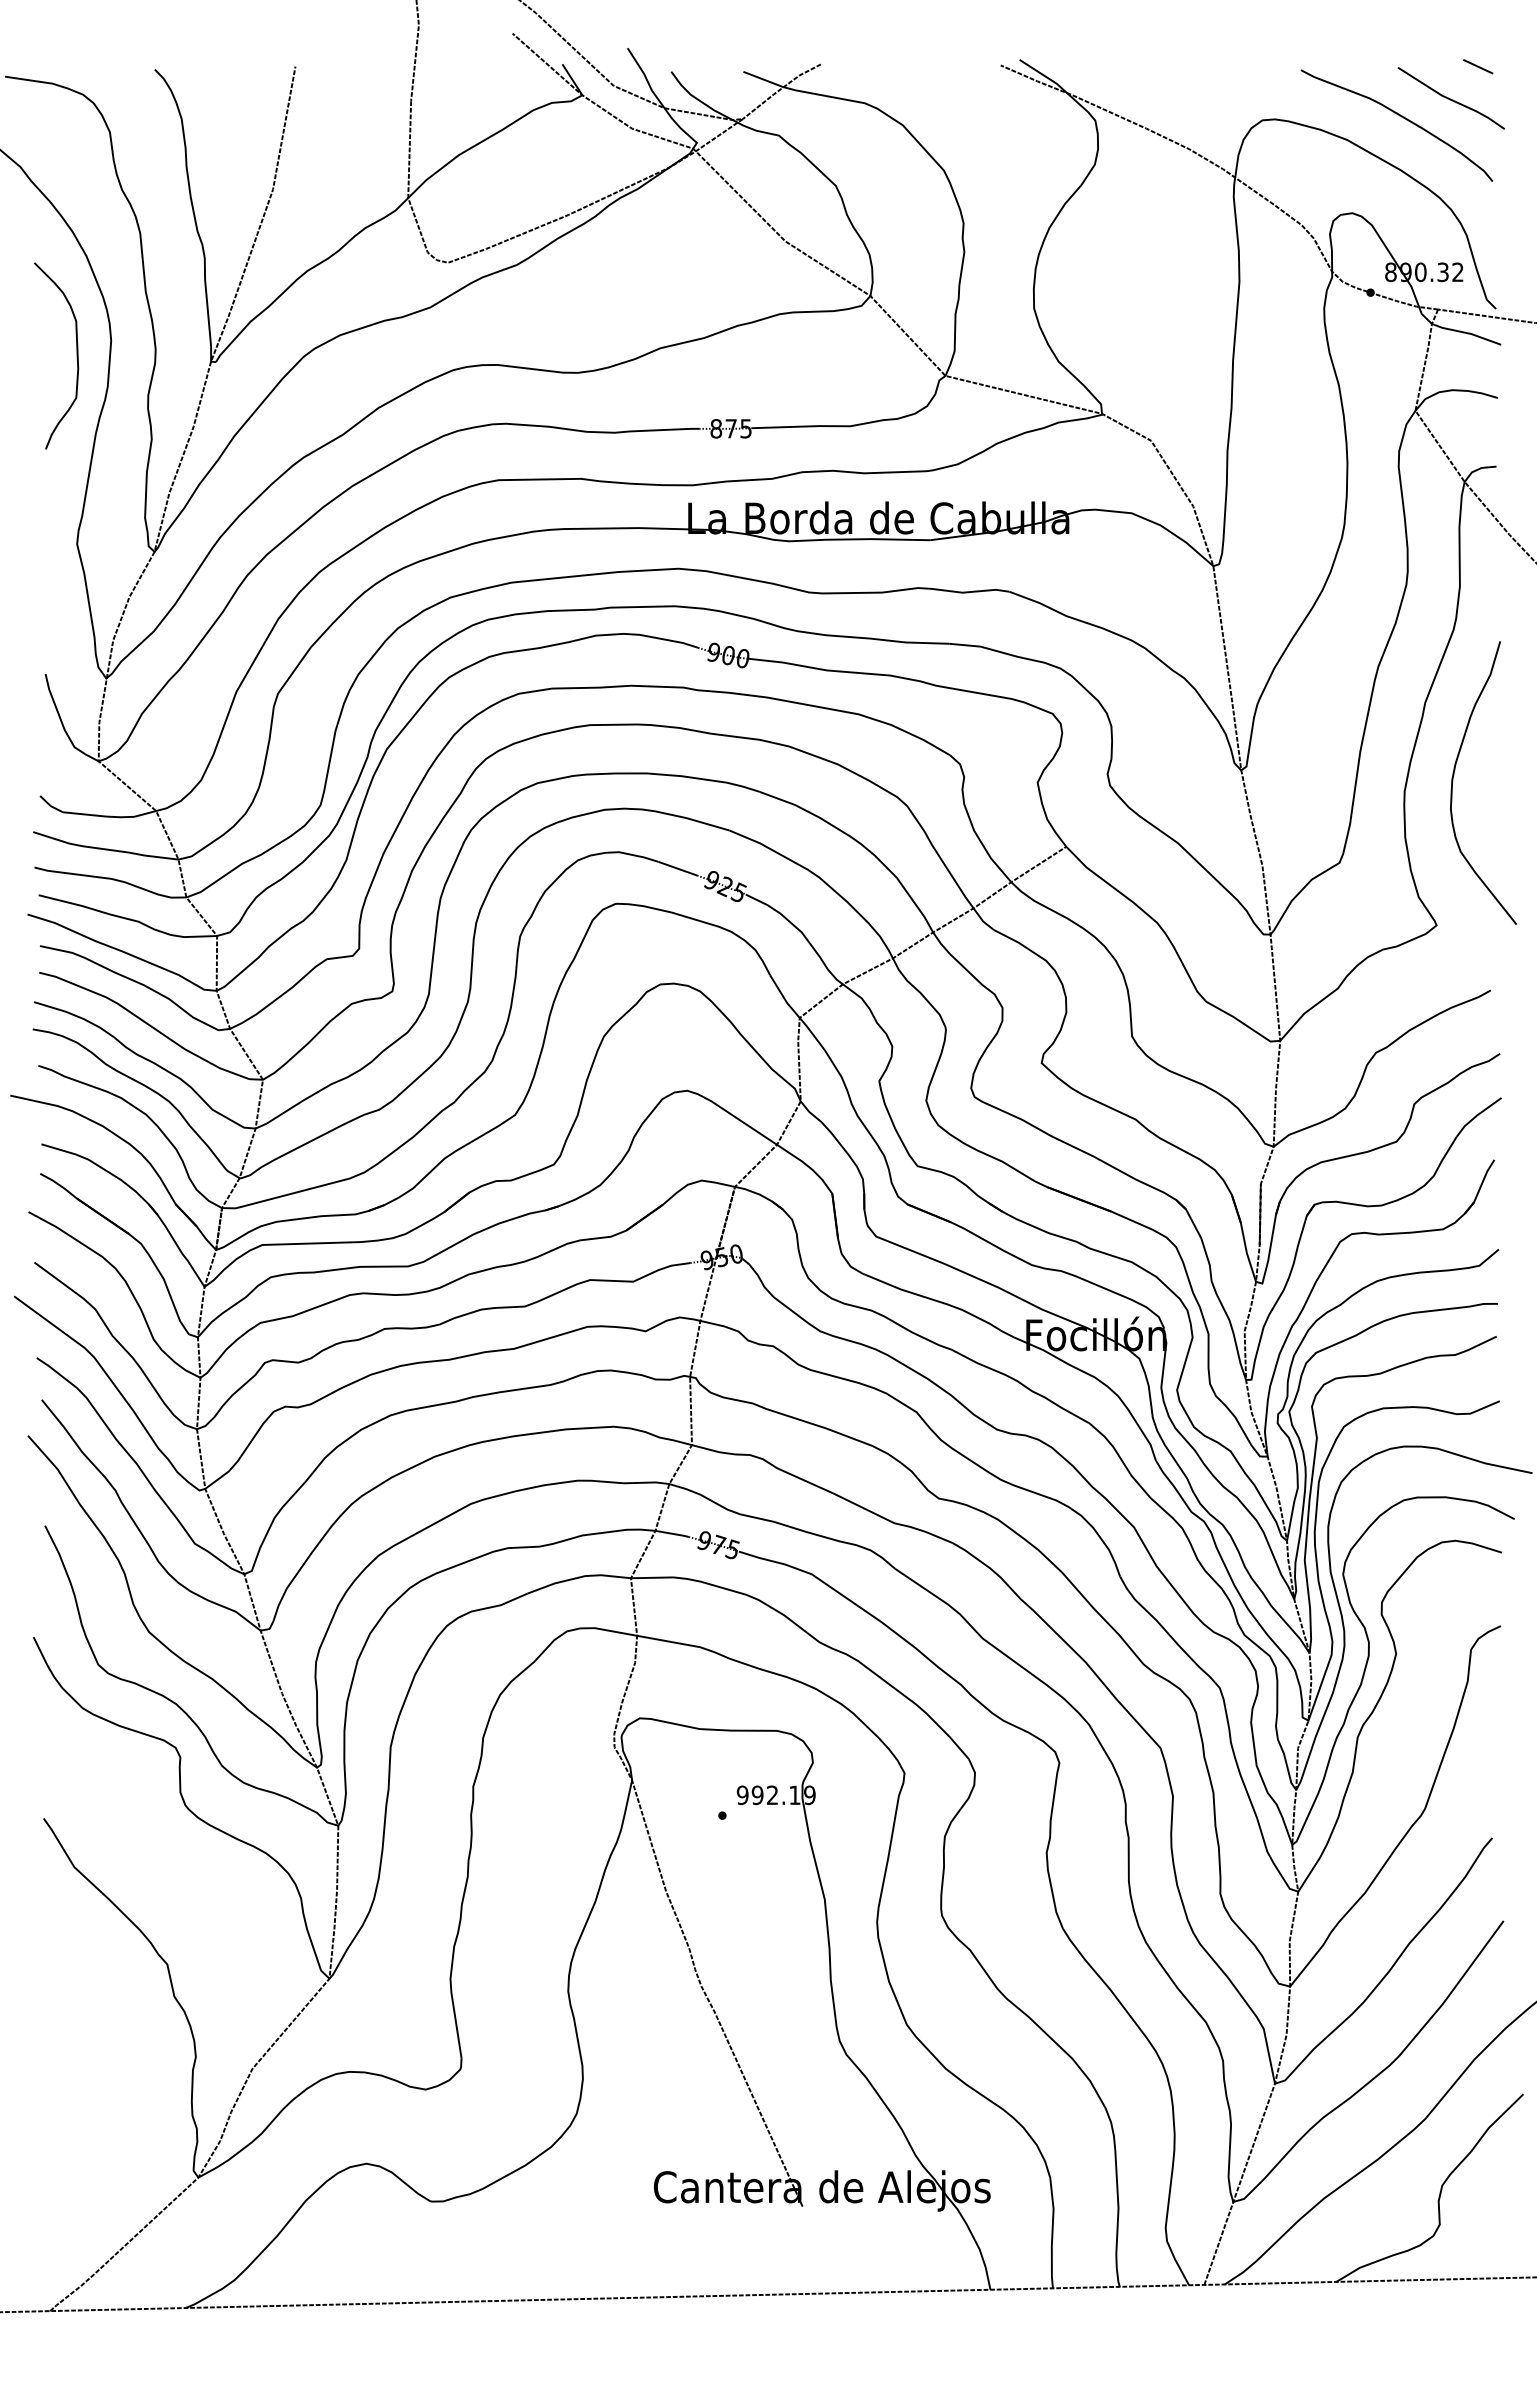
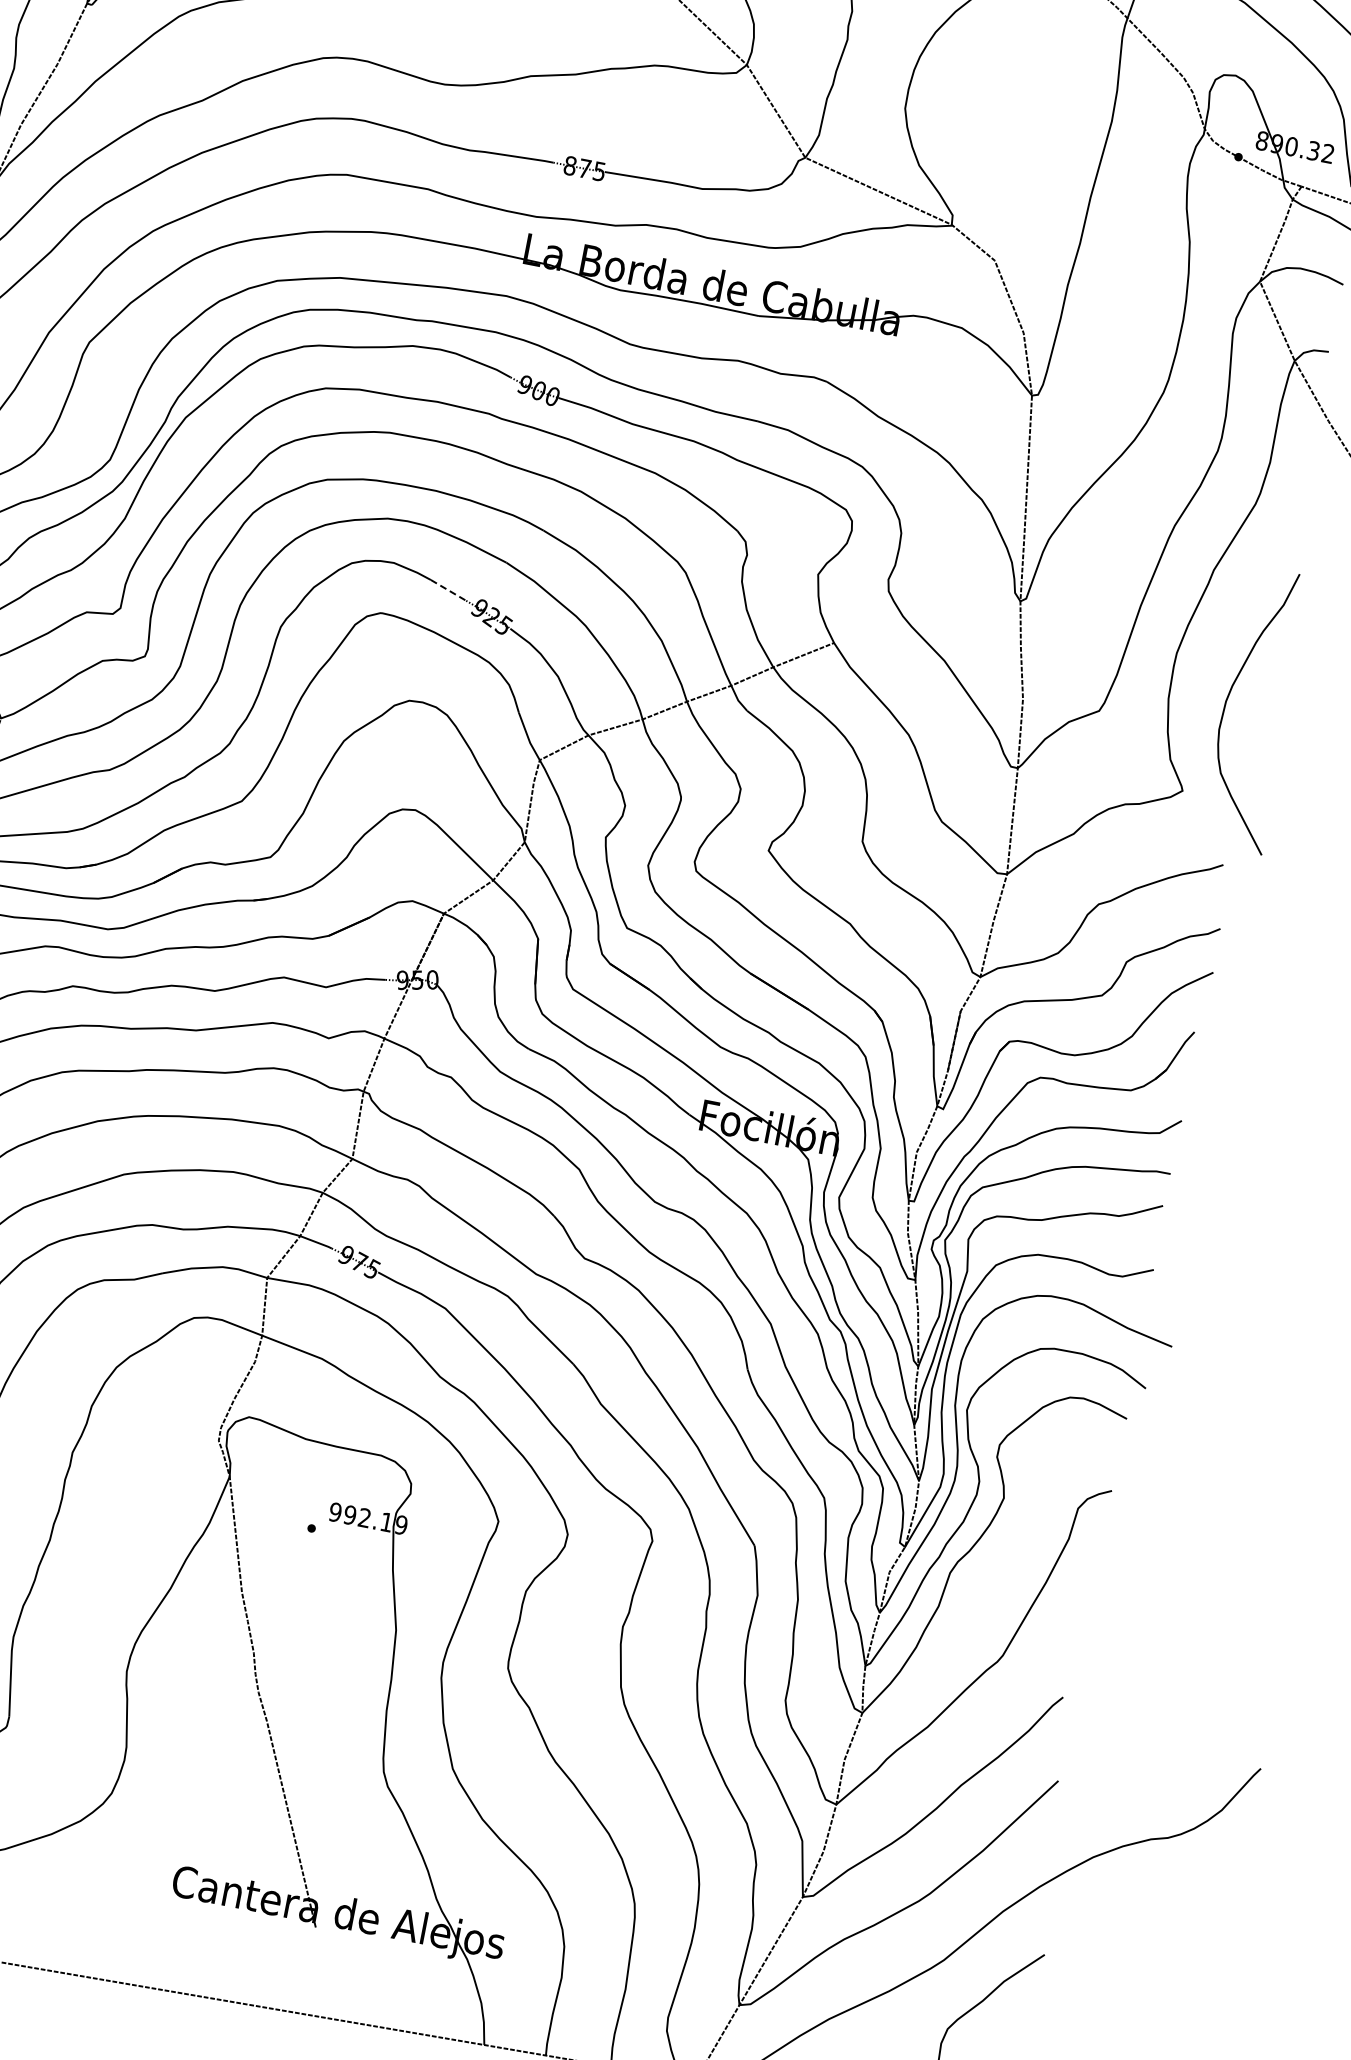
curve: (1454, 775) -> (1229, 697), moved
line: (677, 868) -> (448, 590), solid -> dashed

